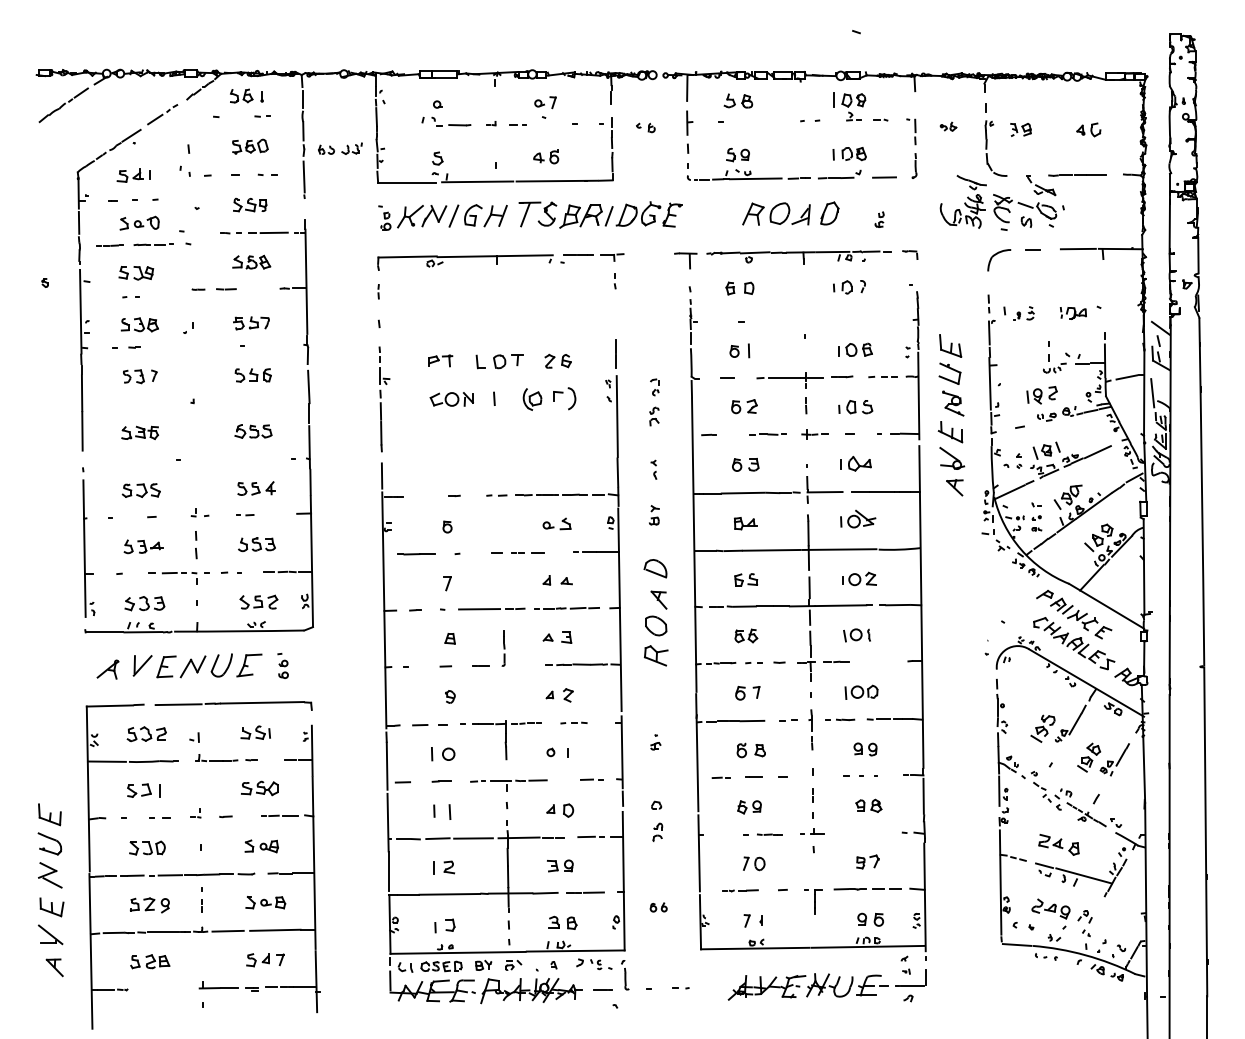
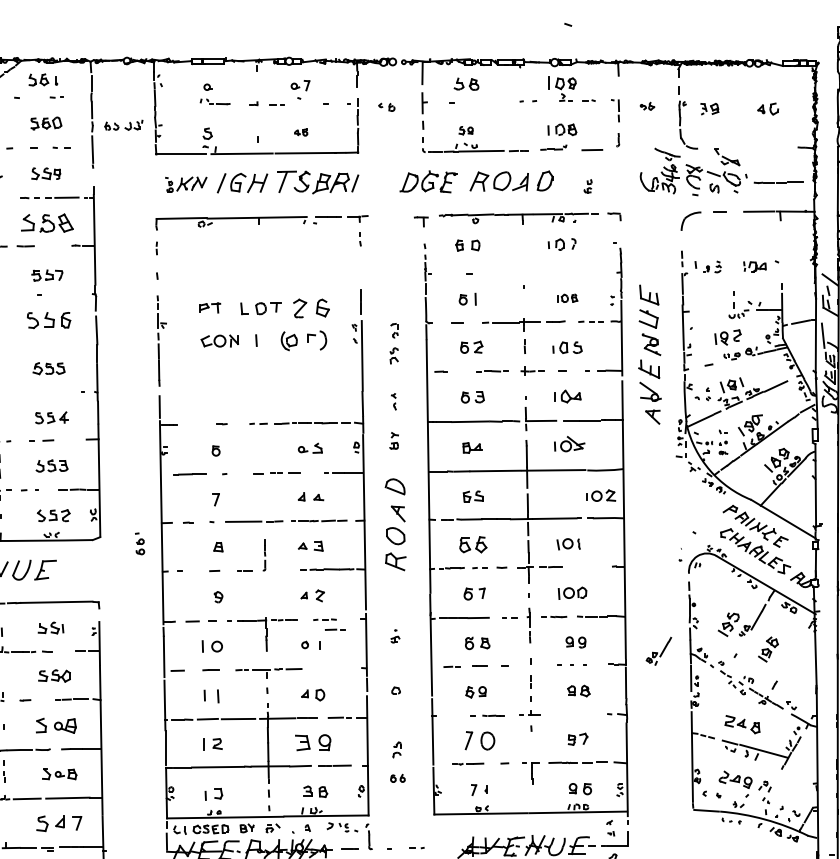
part: (446, 121) -> (215, 101), size x0.7
part: (737, 154) -> (465, 130), size x0.7
part: (546, 156) -> (301, 131), size x0.6
part: (914, 165) -> (618, 139), size x0.6
part: (839, 174) -> (553, 147), size x0.7
line: (1077, 175) -> (779, 182), moved
part: (648, 214) -> (427, 181), moved
part: (412, 217) -> (185, 184), size x0.7
part: (685, 260) -> (420, 221), size x0.7
part: (251, 261) -> (47, 222), size x1.6
part: (855, 349) -> (567, 298), size x0.7
part: (557, 360) -> (310, 307), size x1.6
part: (252, 375) -> (48, 320), size x1.4
part: (245, 515) -> (42, 441), size x1.6
part: (859, 578) -> (600, 495), moved
part: (746, 635) -> (473, 544), size x1.4
part: (282, 665) -> (139, 543), moved
part: (1114, 759) -> (658, 651), moved
line: (591, 779) -> (334, 629), moved
part: (657, 831) -> (396, 749), moved
part: (261, 846) -> (55, 725), size x1.4
part: (754, 863) -> (480, 740), size x1.6
part: (560, 865) -> (313, 742), size x1.6
part: (265, 960) -> (59, 824), size x1.4

